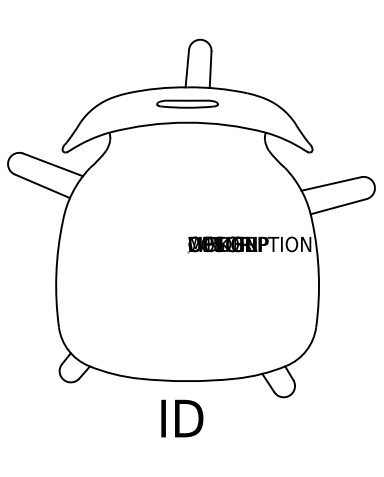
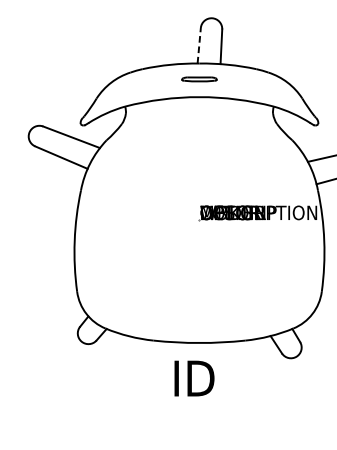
line: (187, 68) -> (199, 45), solid -> dashed
part: (187, 103) -> (199, 78), size x0.6

